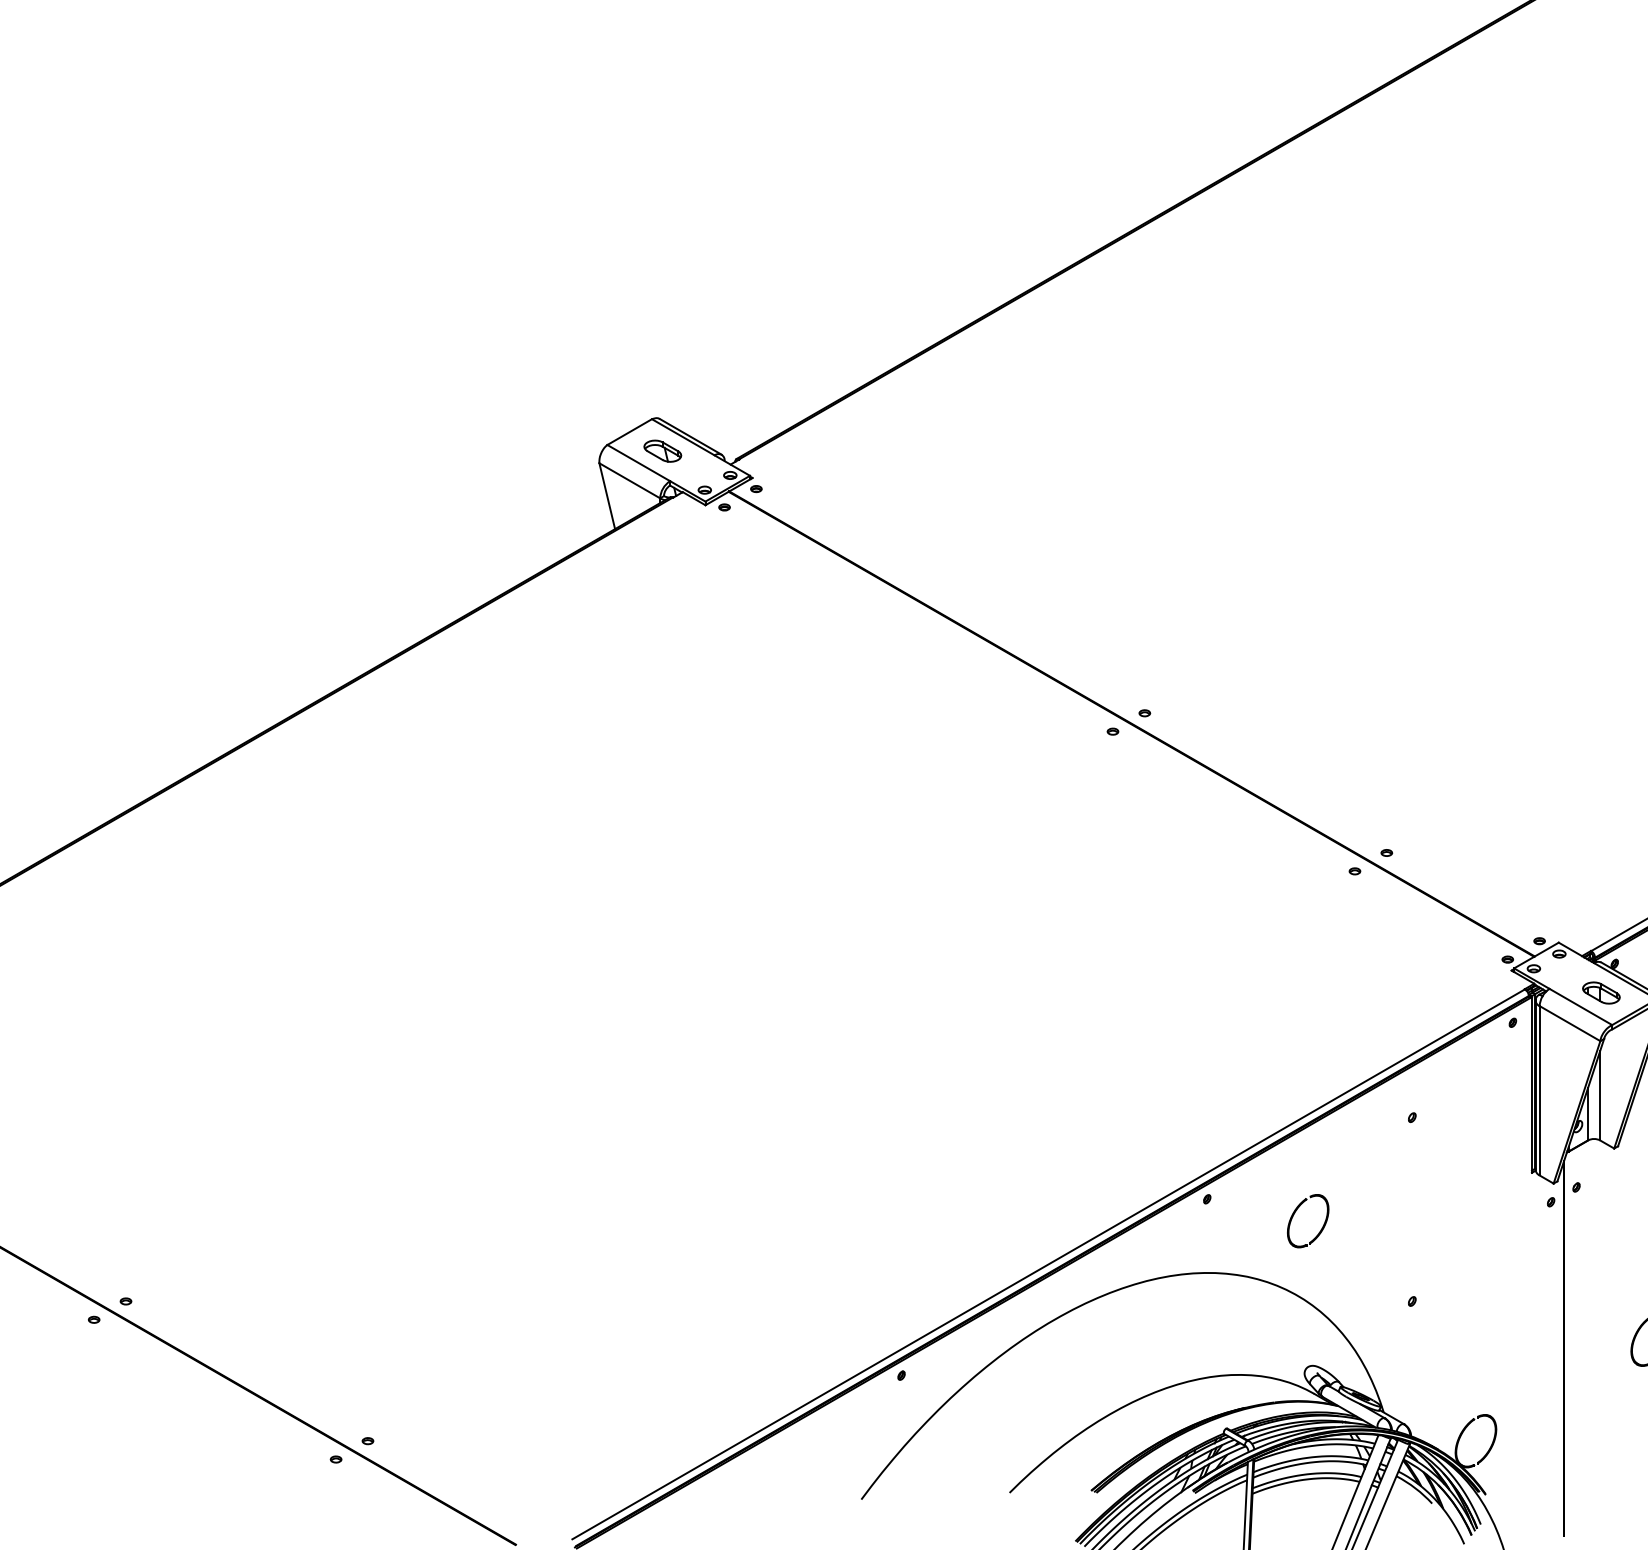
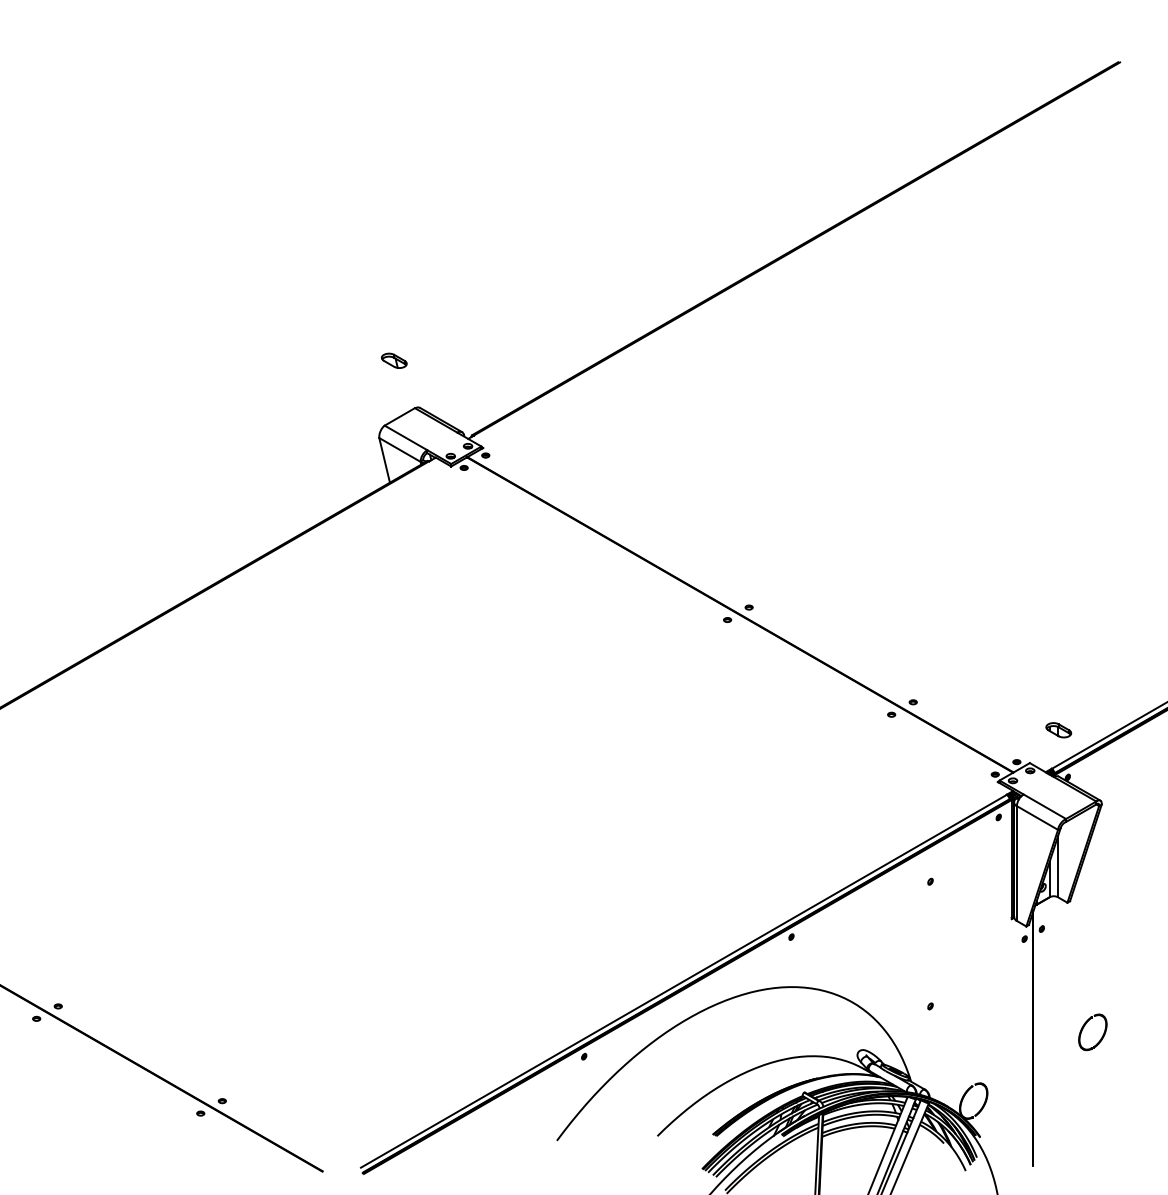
part: (663, 450) -> (394, 360), moved
part: (1601, 993) -> (1058, 730), moved
part: (1307, 1220) -> (859, 951), removed

